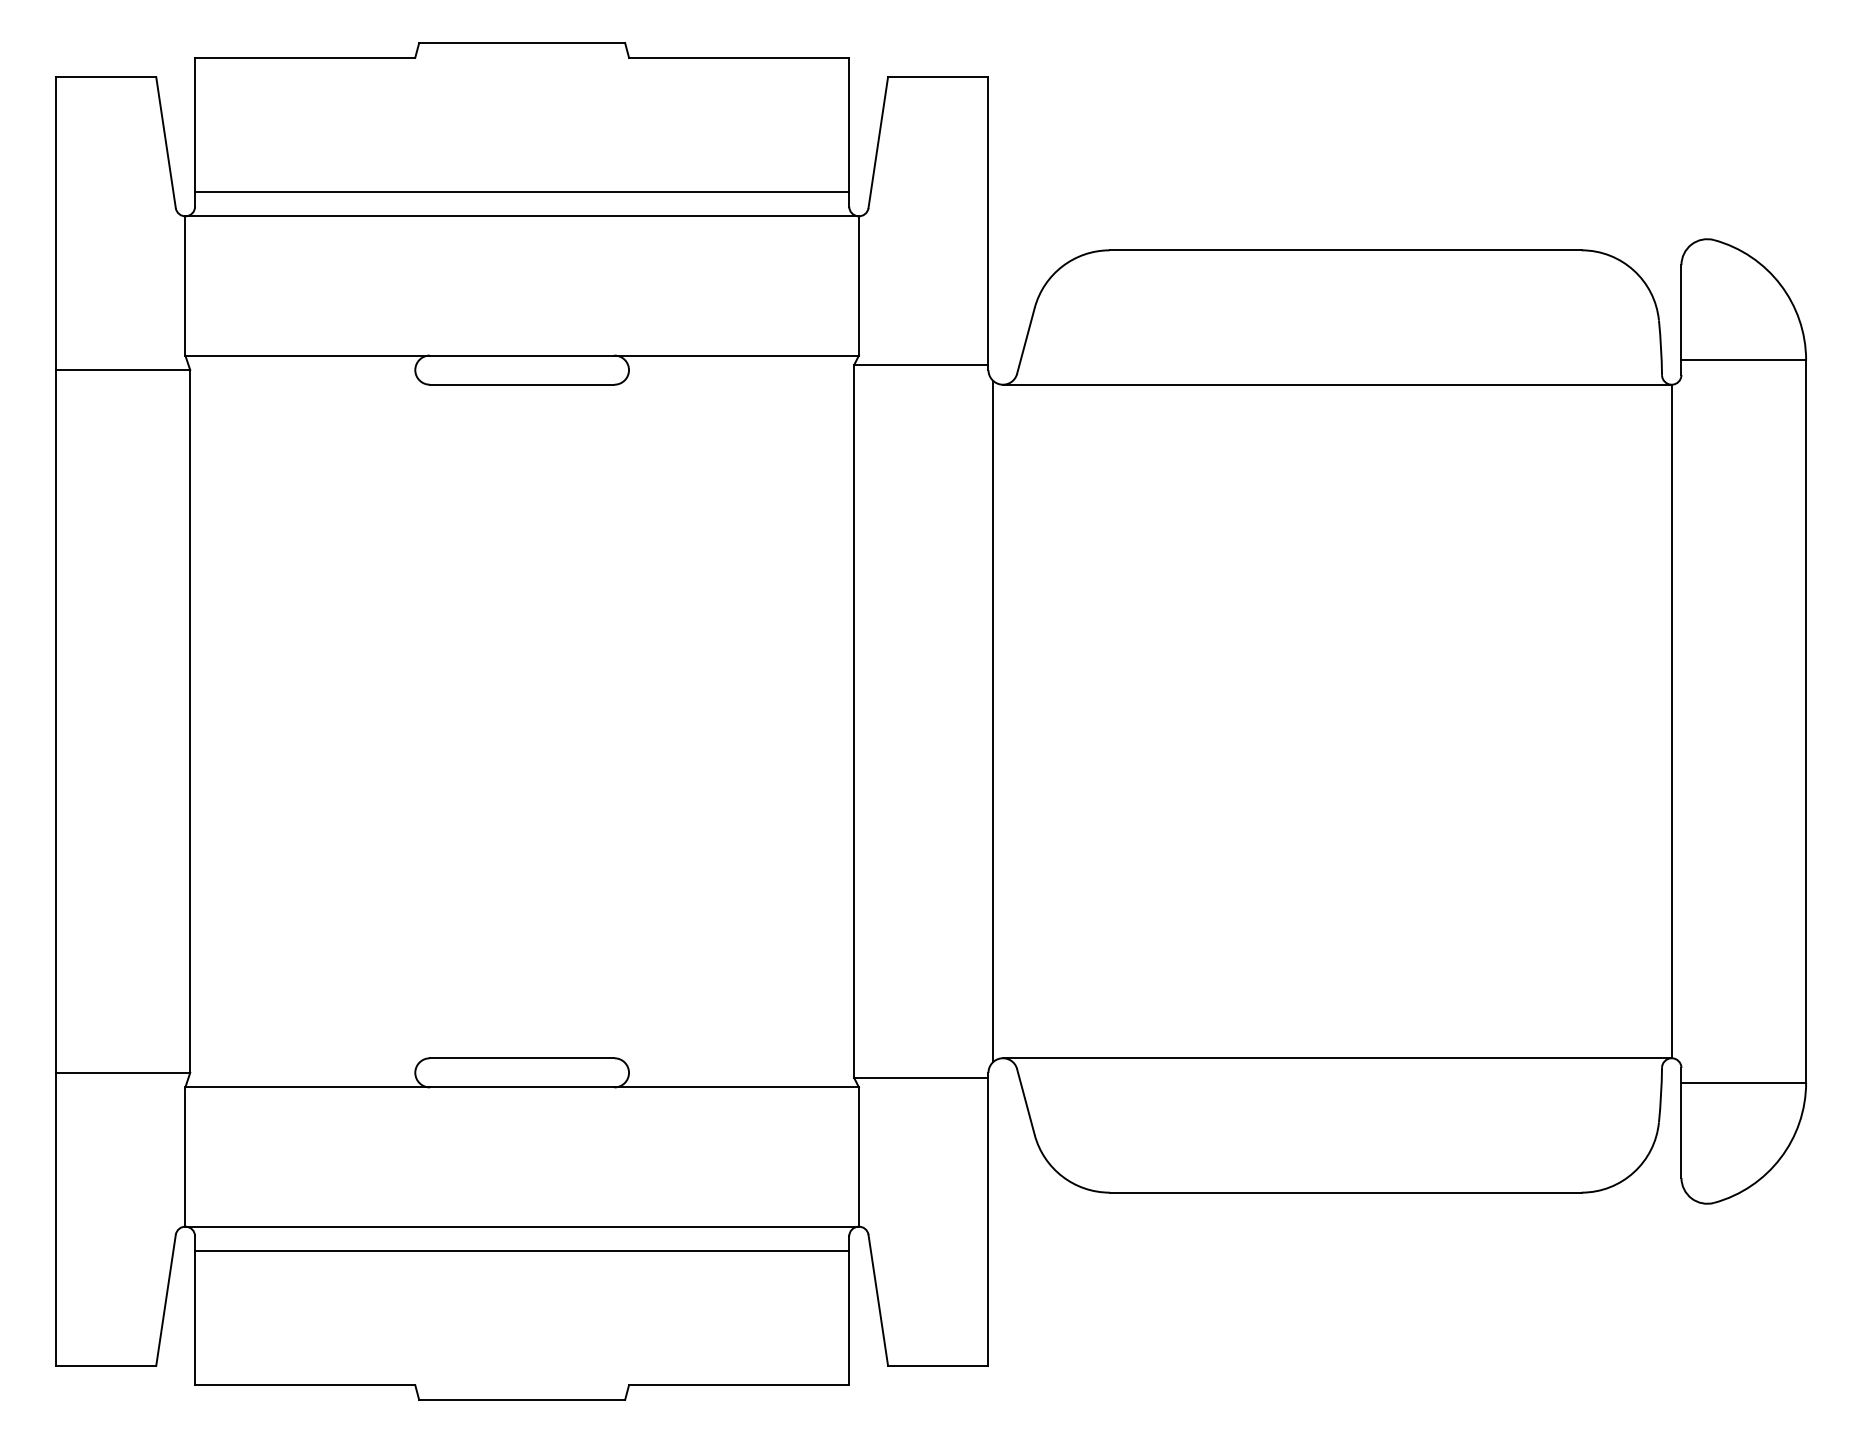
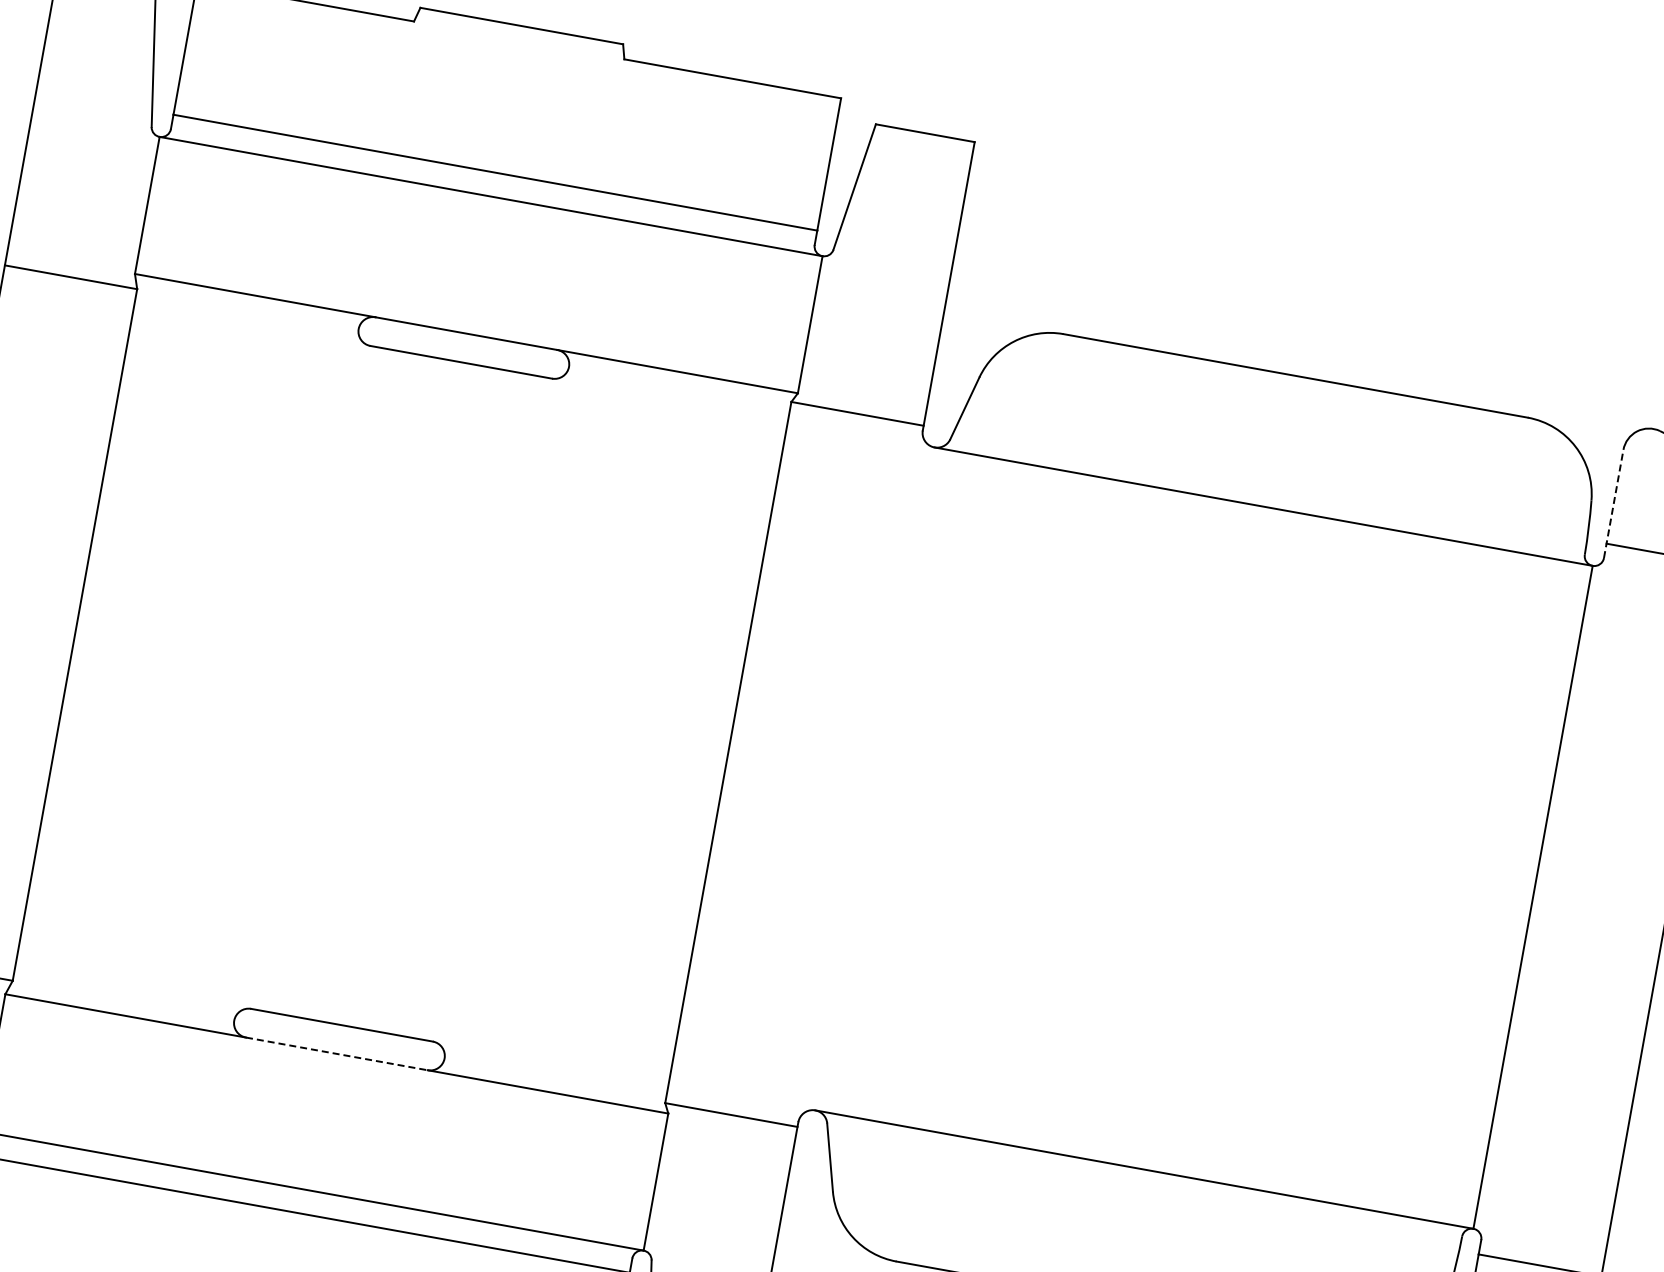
line: (1681, 320) -> (1613, 504), solid -> dashed
line: (993, 721) -> (865, 777), removed
line: (522, 1087) -> (337, 1054), solid -> dashed

